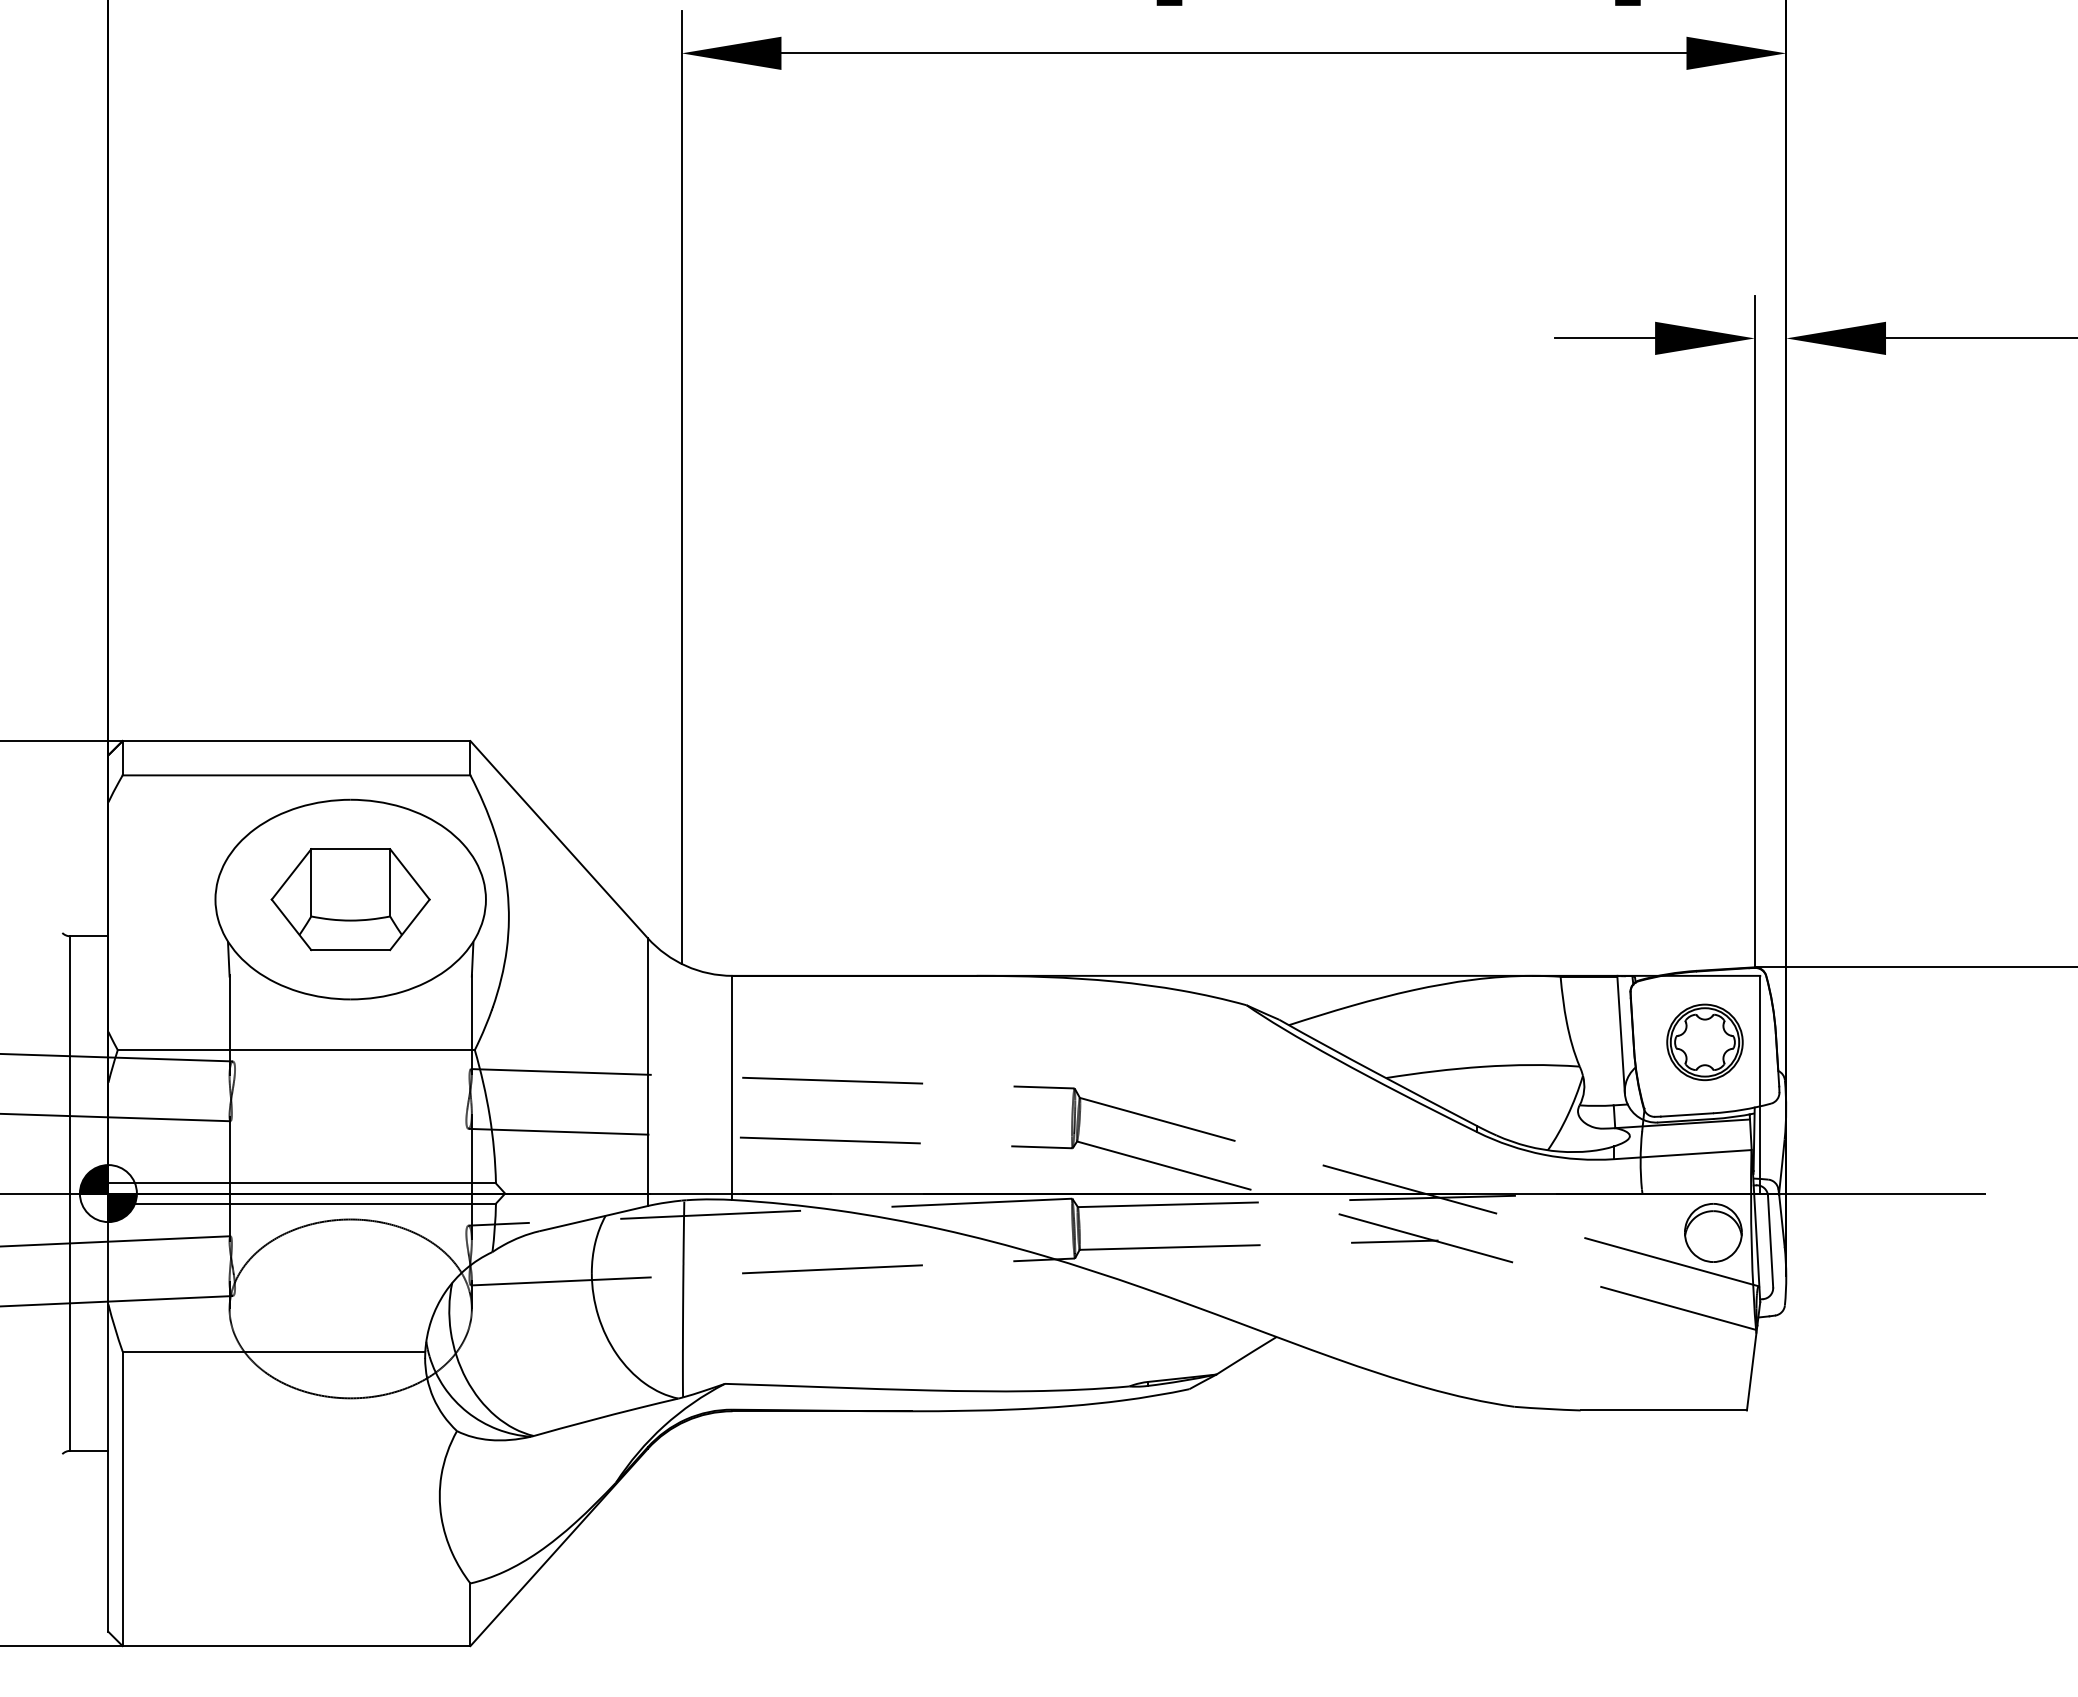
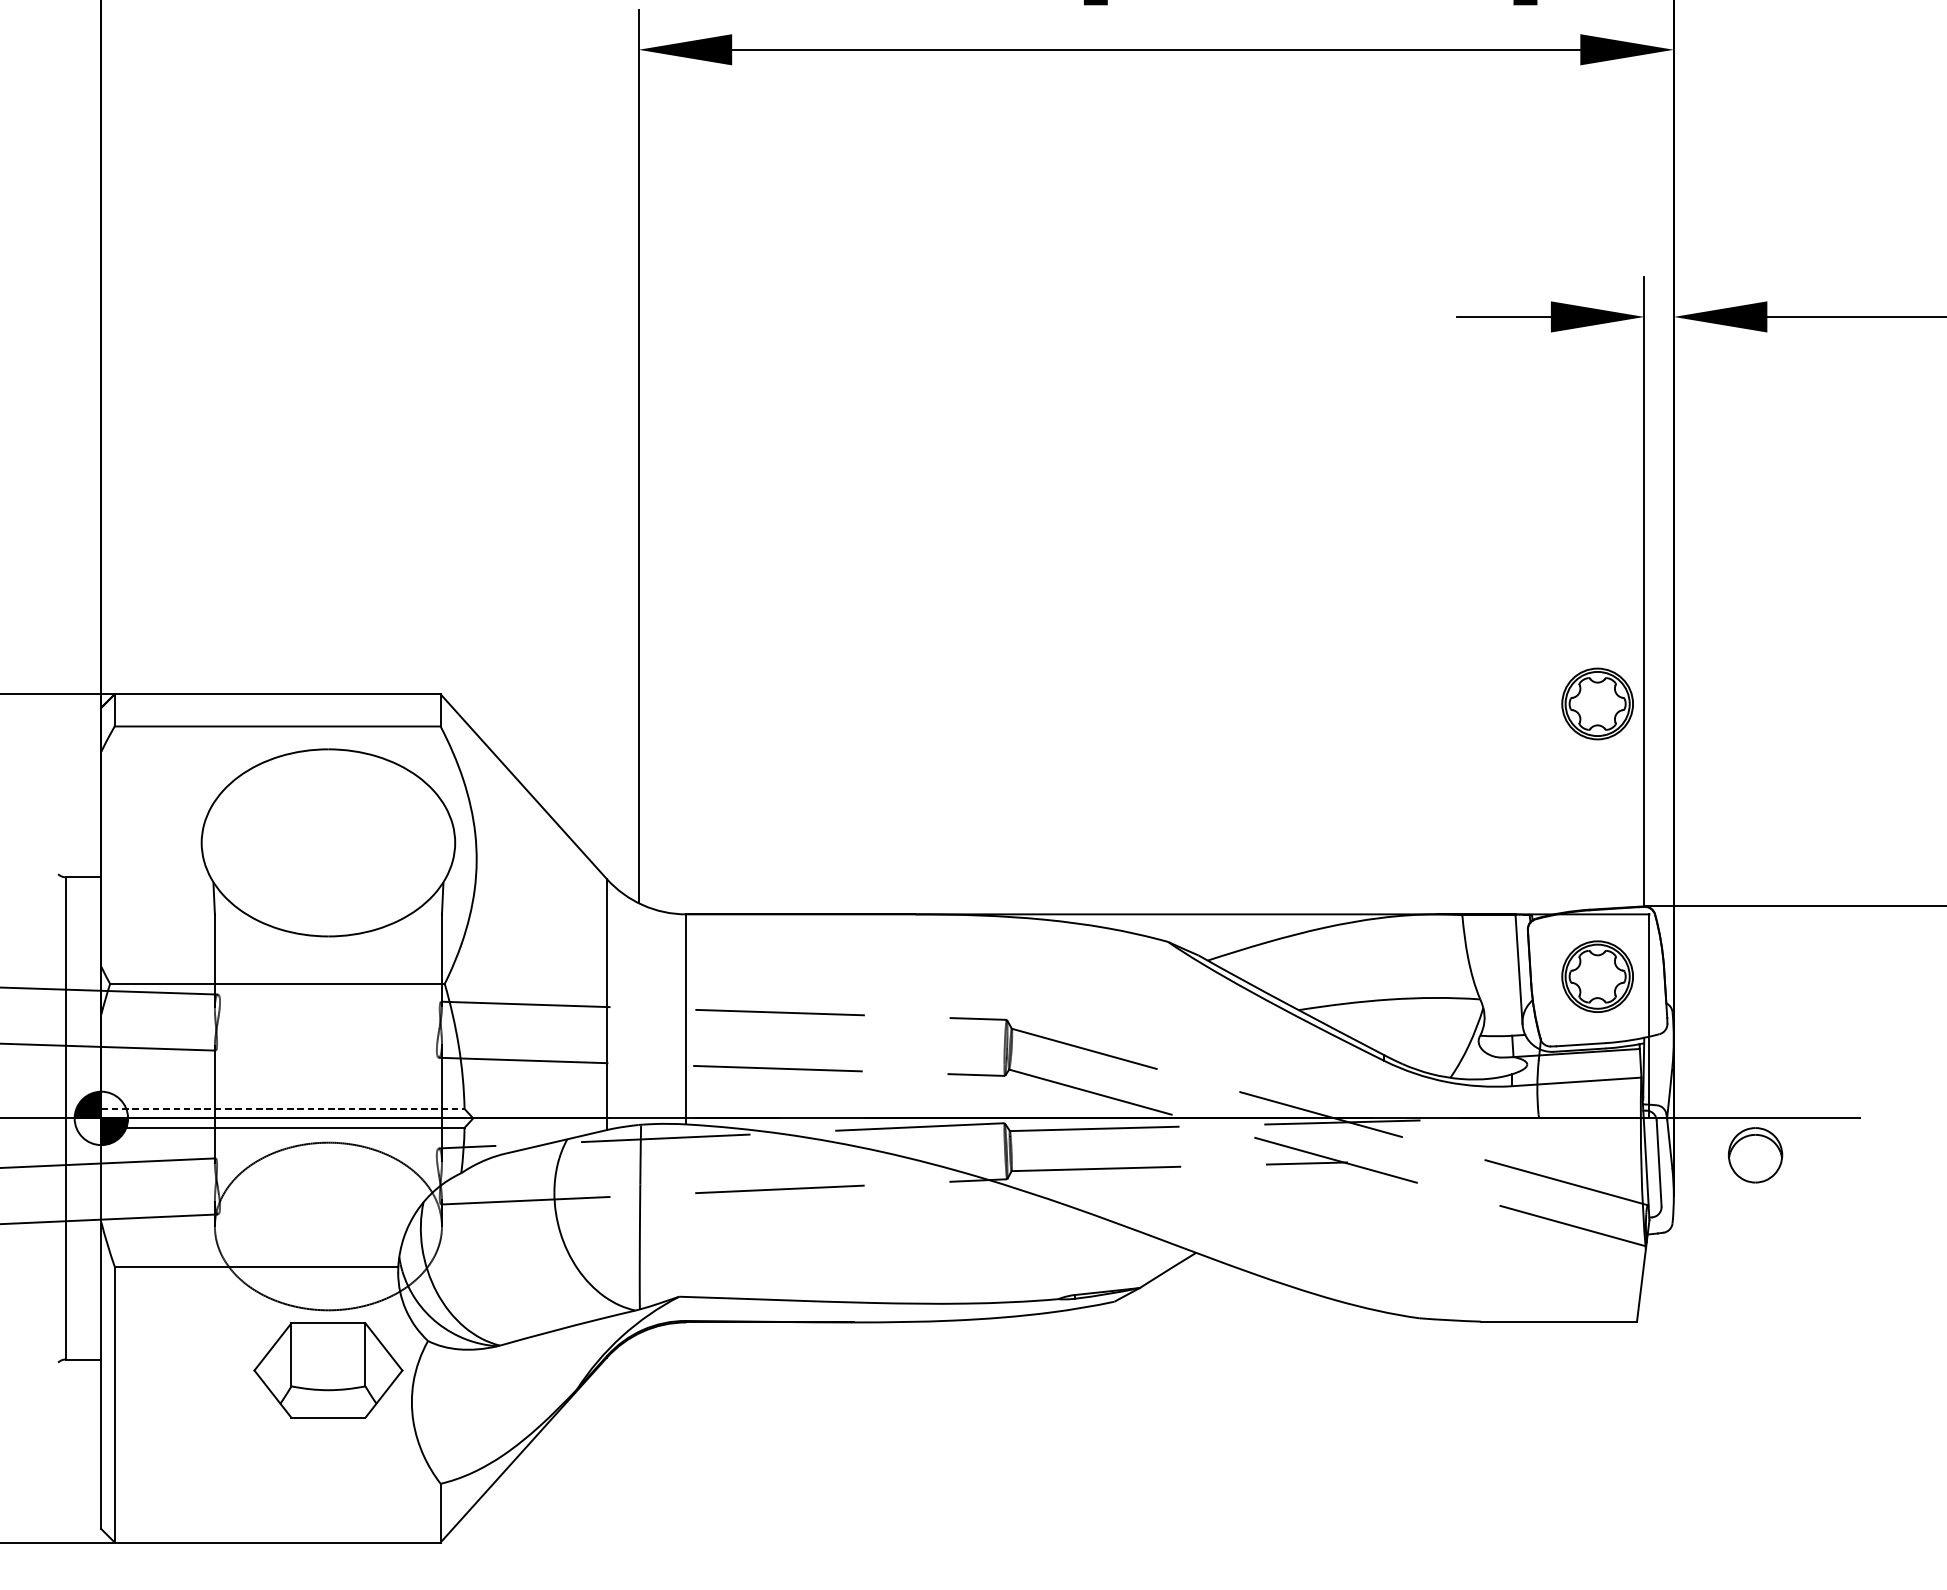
part: (1704, 751) -> (1597, 704), added
part: (350, 899) -> (328, 1370), moved
line: (302, 1183) -> (283, 1108), solid -> dashed
part: (1713, 1232) -> (1755, 1154), moved

